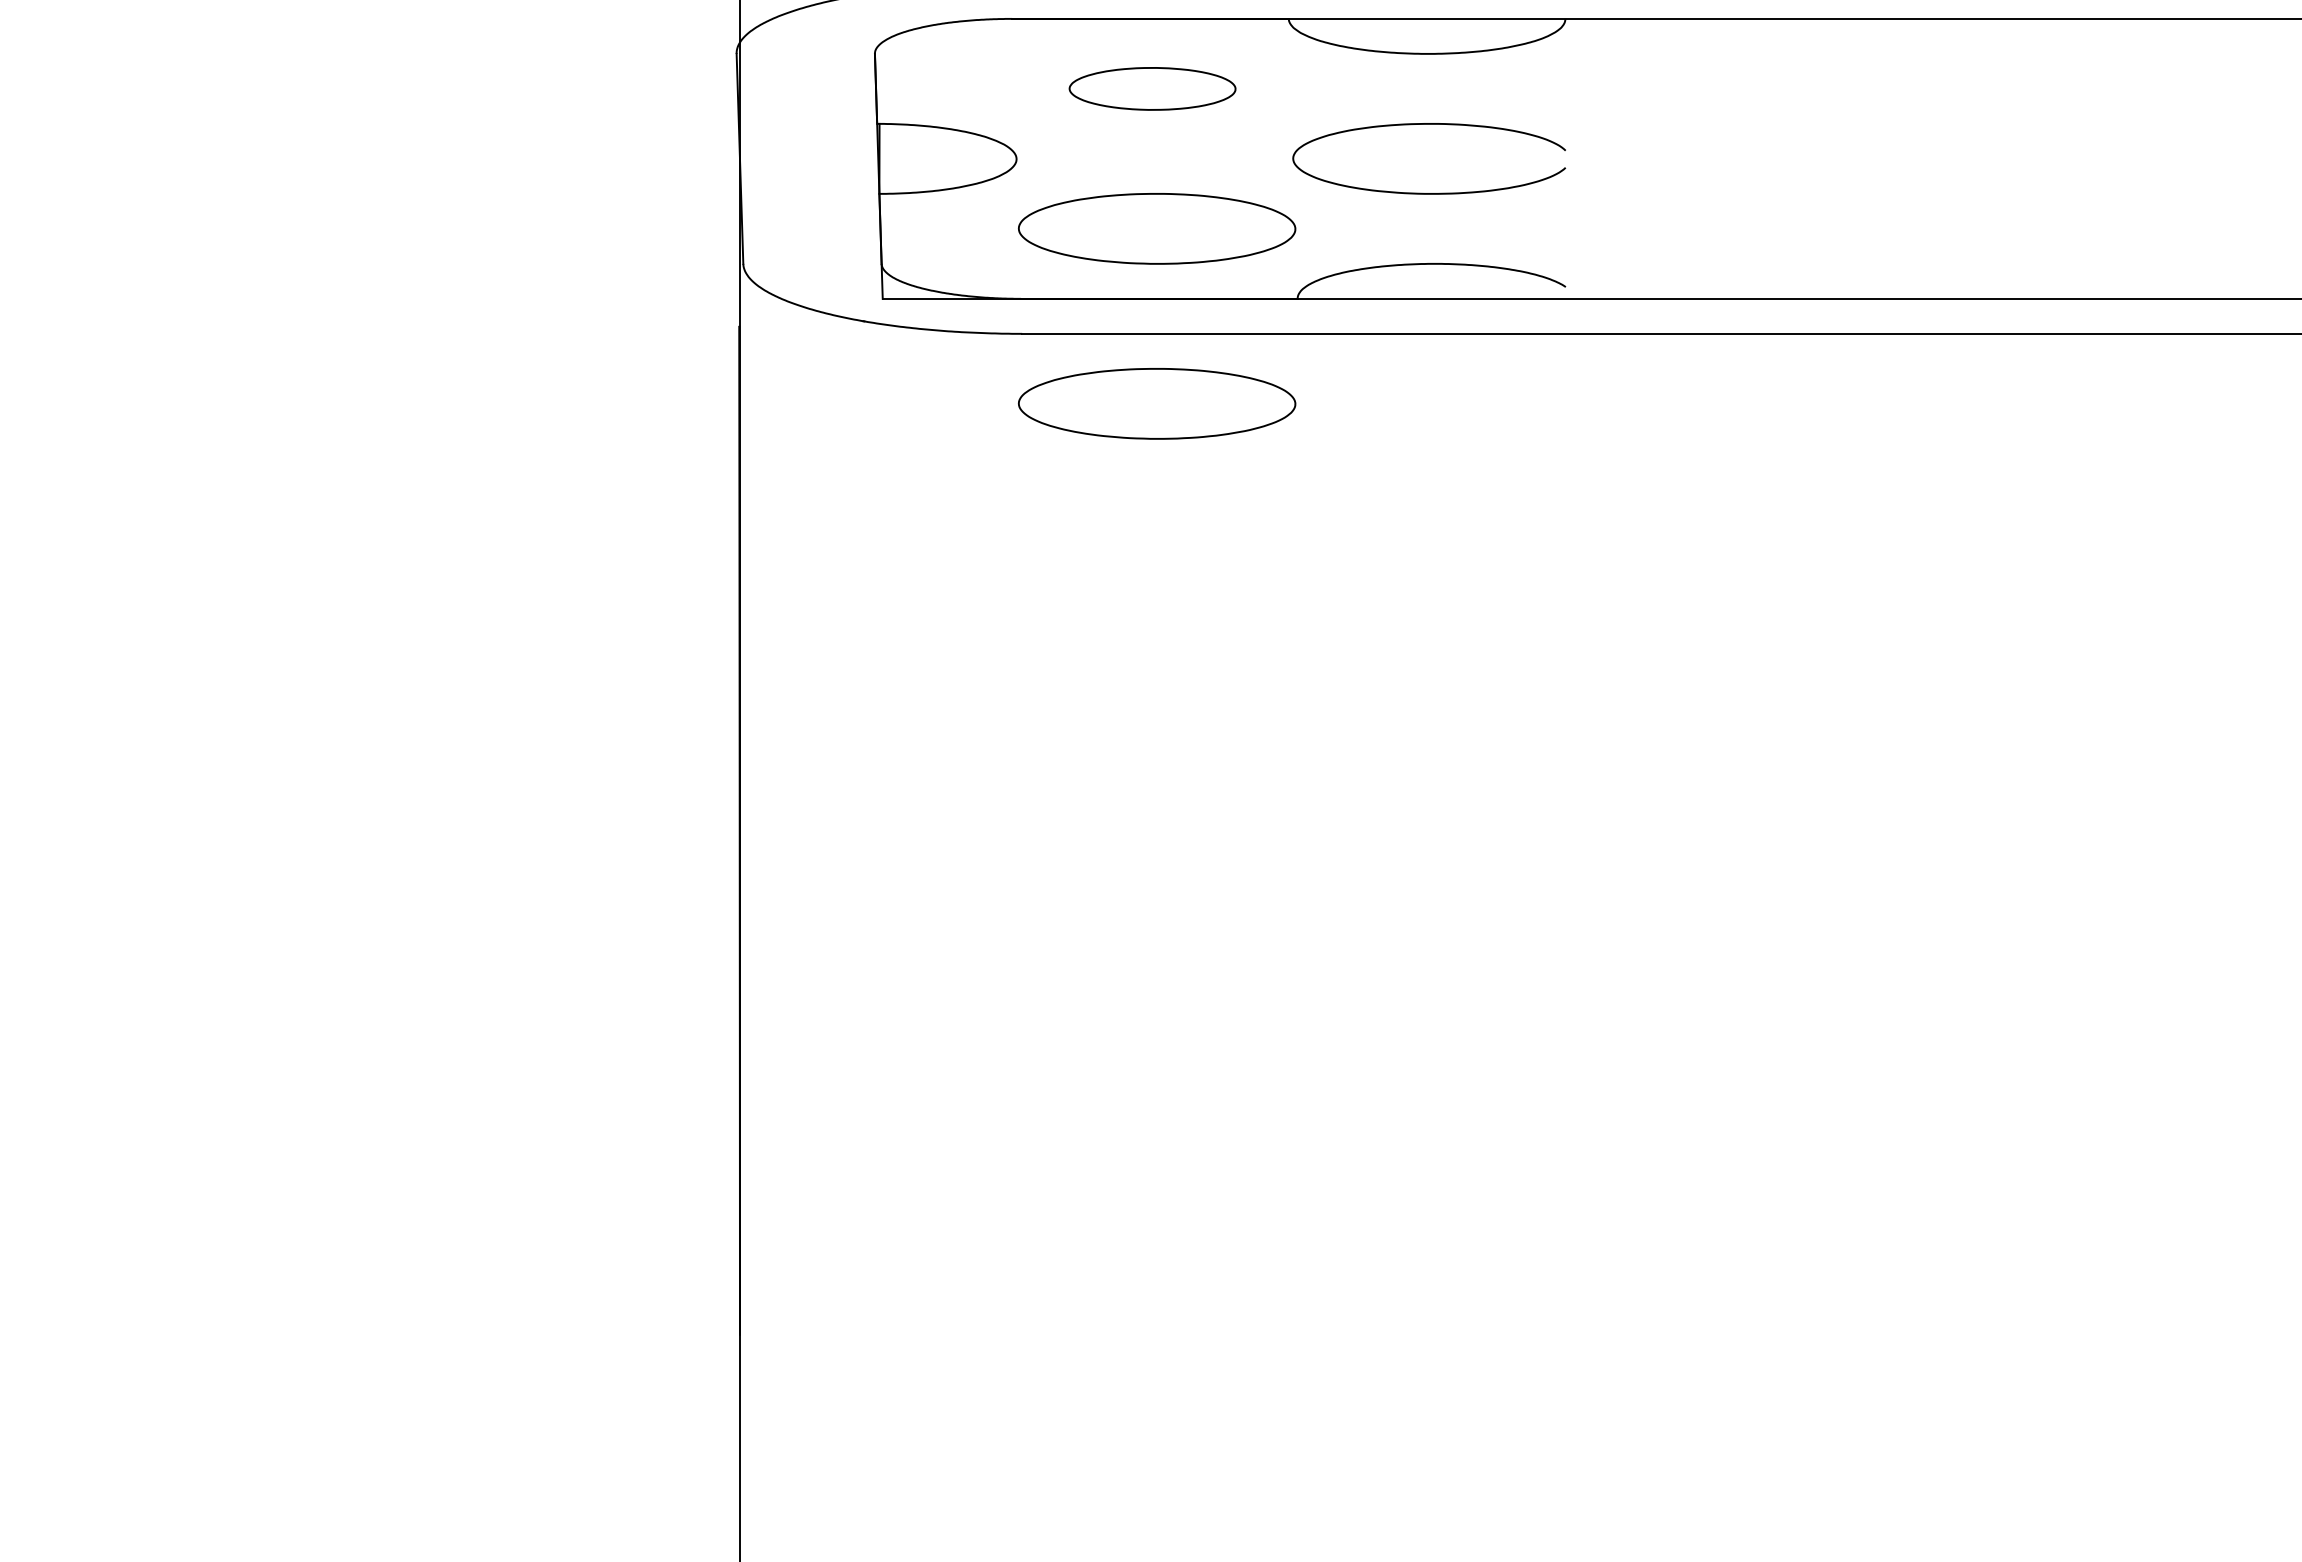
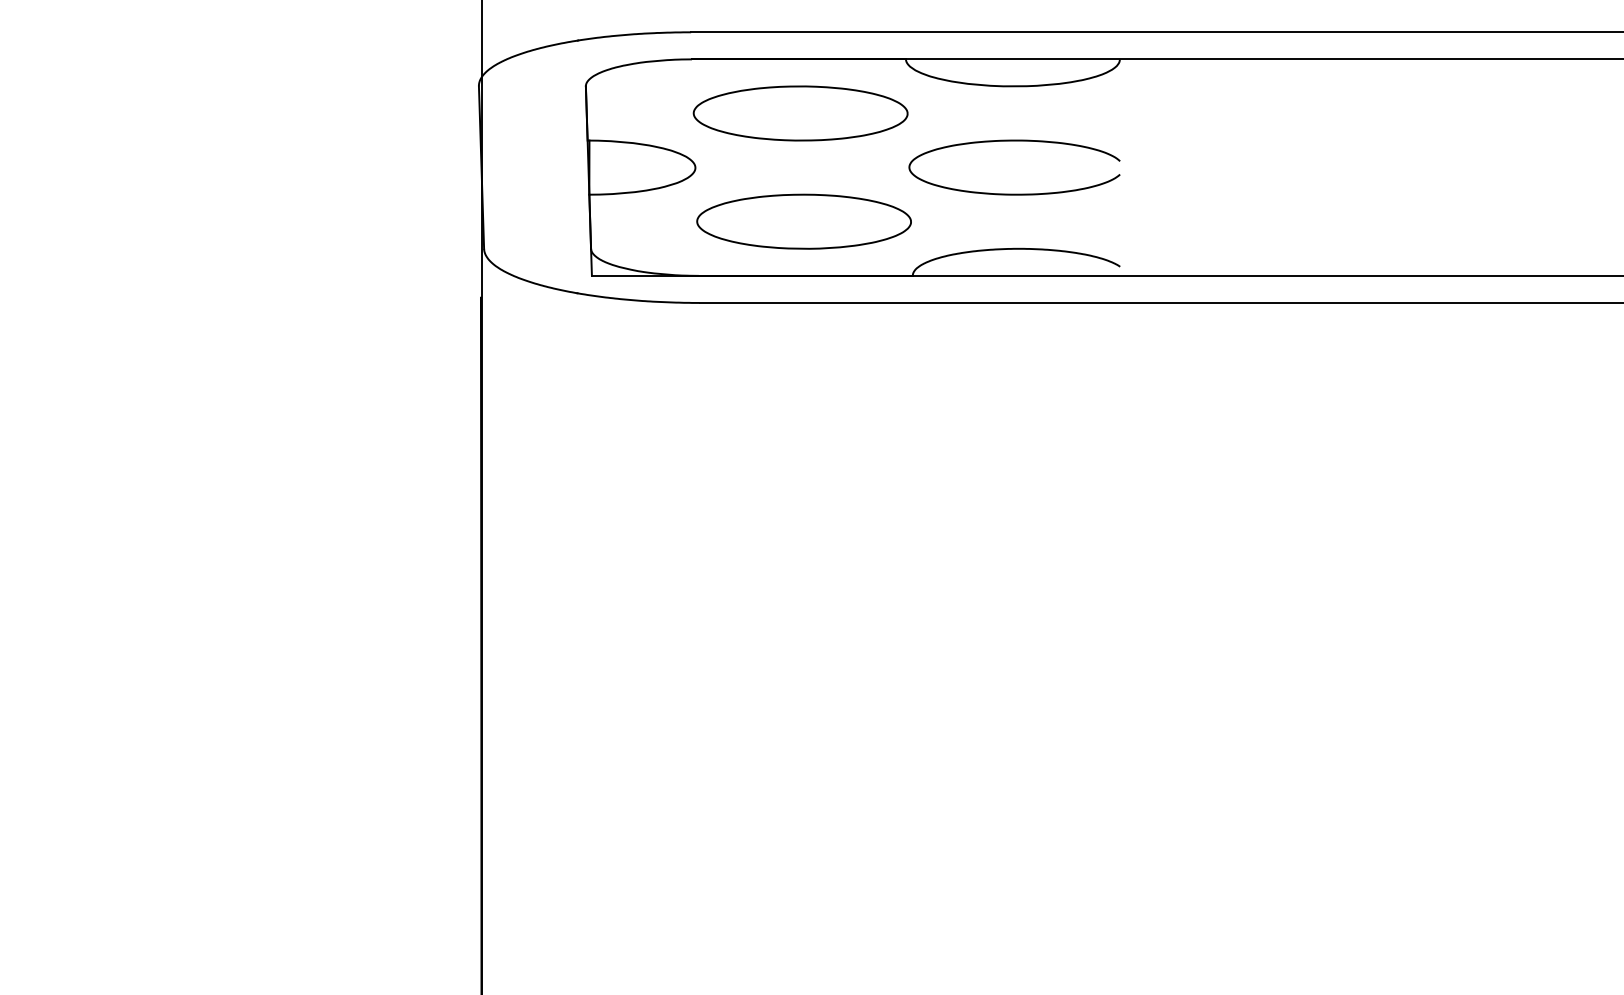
part: (1152, 88) -> (800, 113), size x1.67
part: (1157, 403) -> (804, 356), removed

